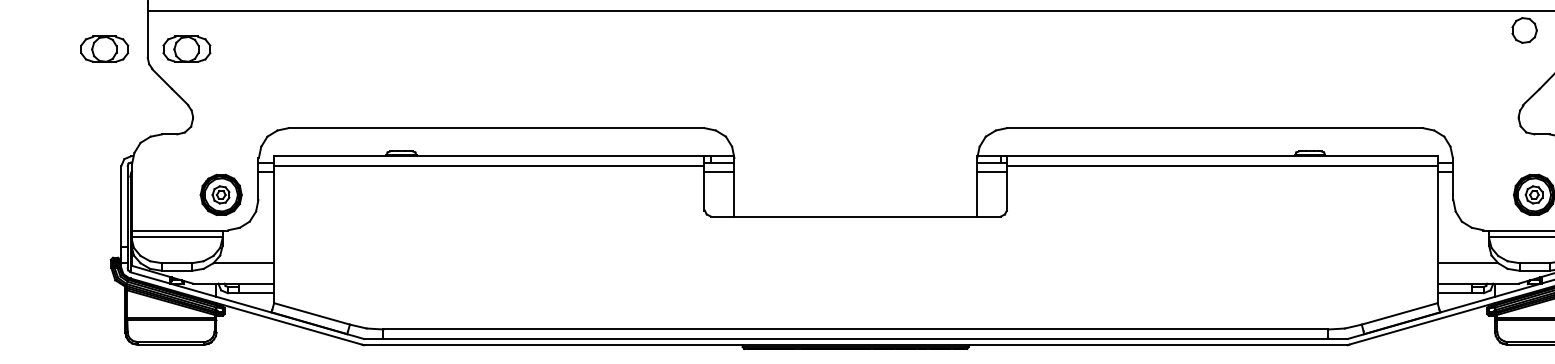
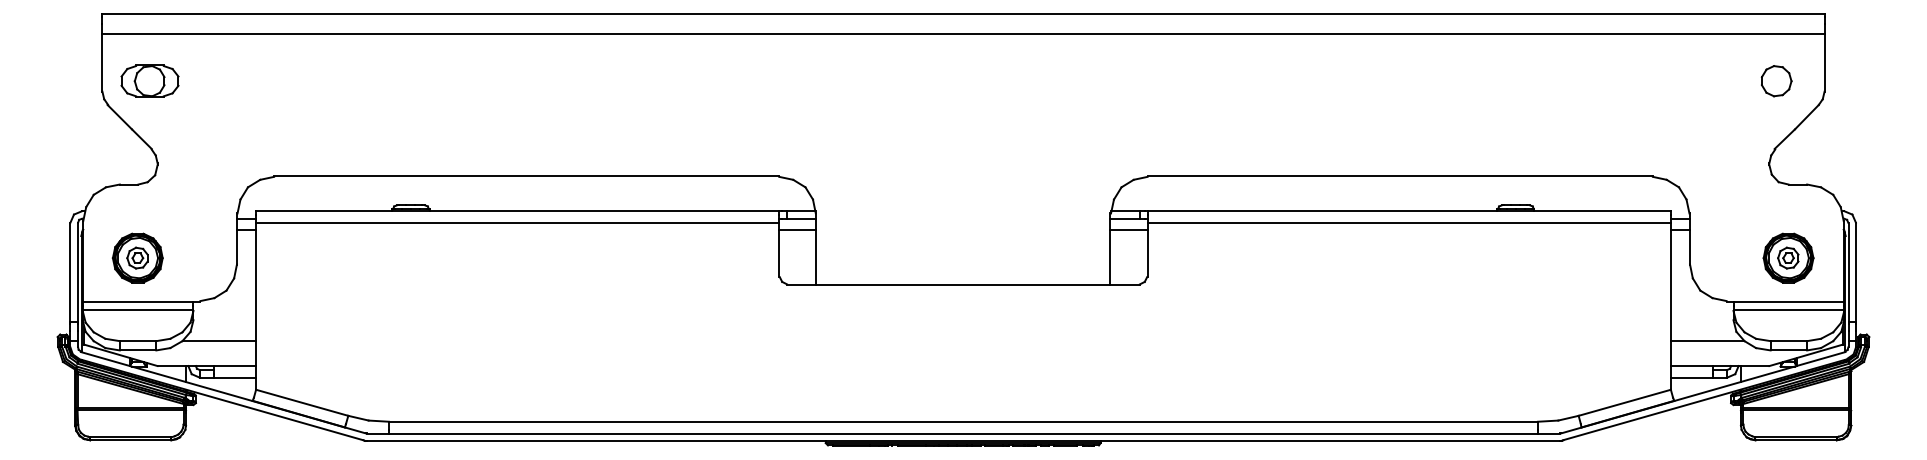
part: (1524, 30) -> (1776, 81), moved
part: (104, 48) -> (49, 80), removed
part: (220, 194) -> (137, 257), moved

